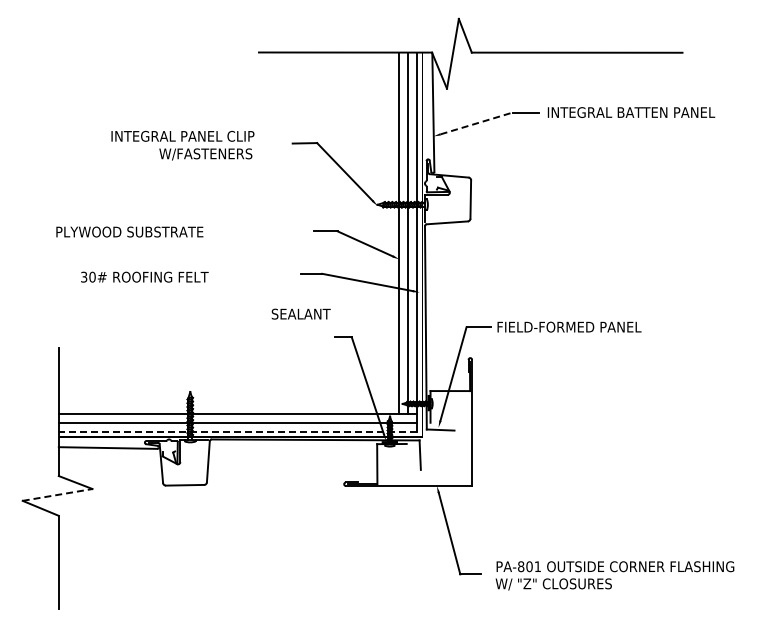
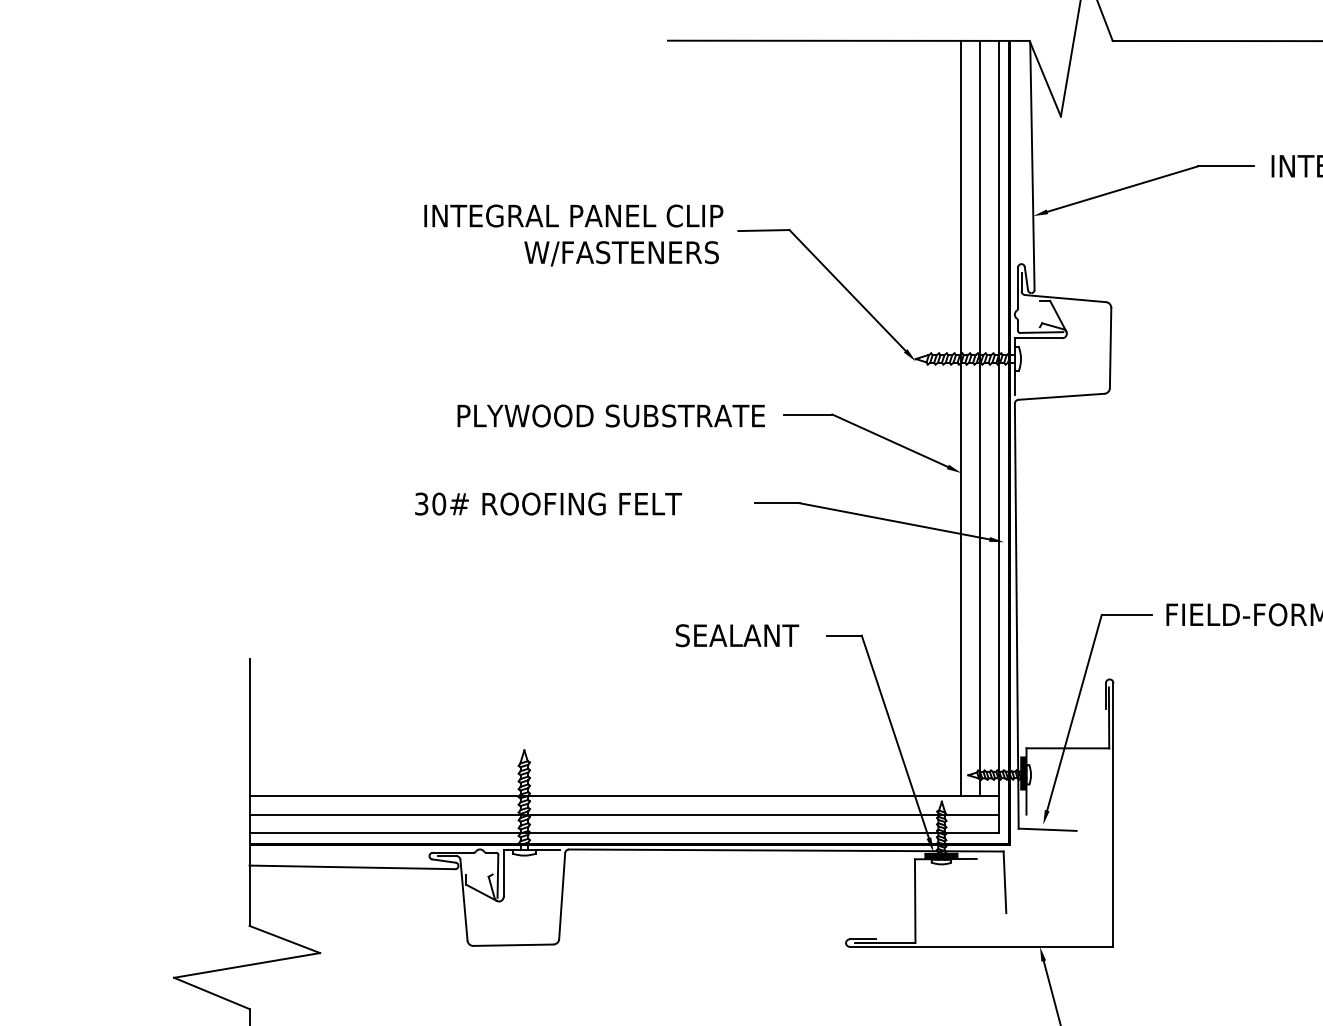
line: (476, 123) -> (1122, 189), dashed -> solid
text: (182, 145) -> (572, 235), moved
text: (129, 231) -> (610, 414), moved
text: (144, 276) -> (547, 502), moved
text: (300, 313) -> (735, 634), moved
line: (237, 431) -> (623, 832), dashed -> solid
line: (58, 494) -> (248, 964), dashed -> solid

